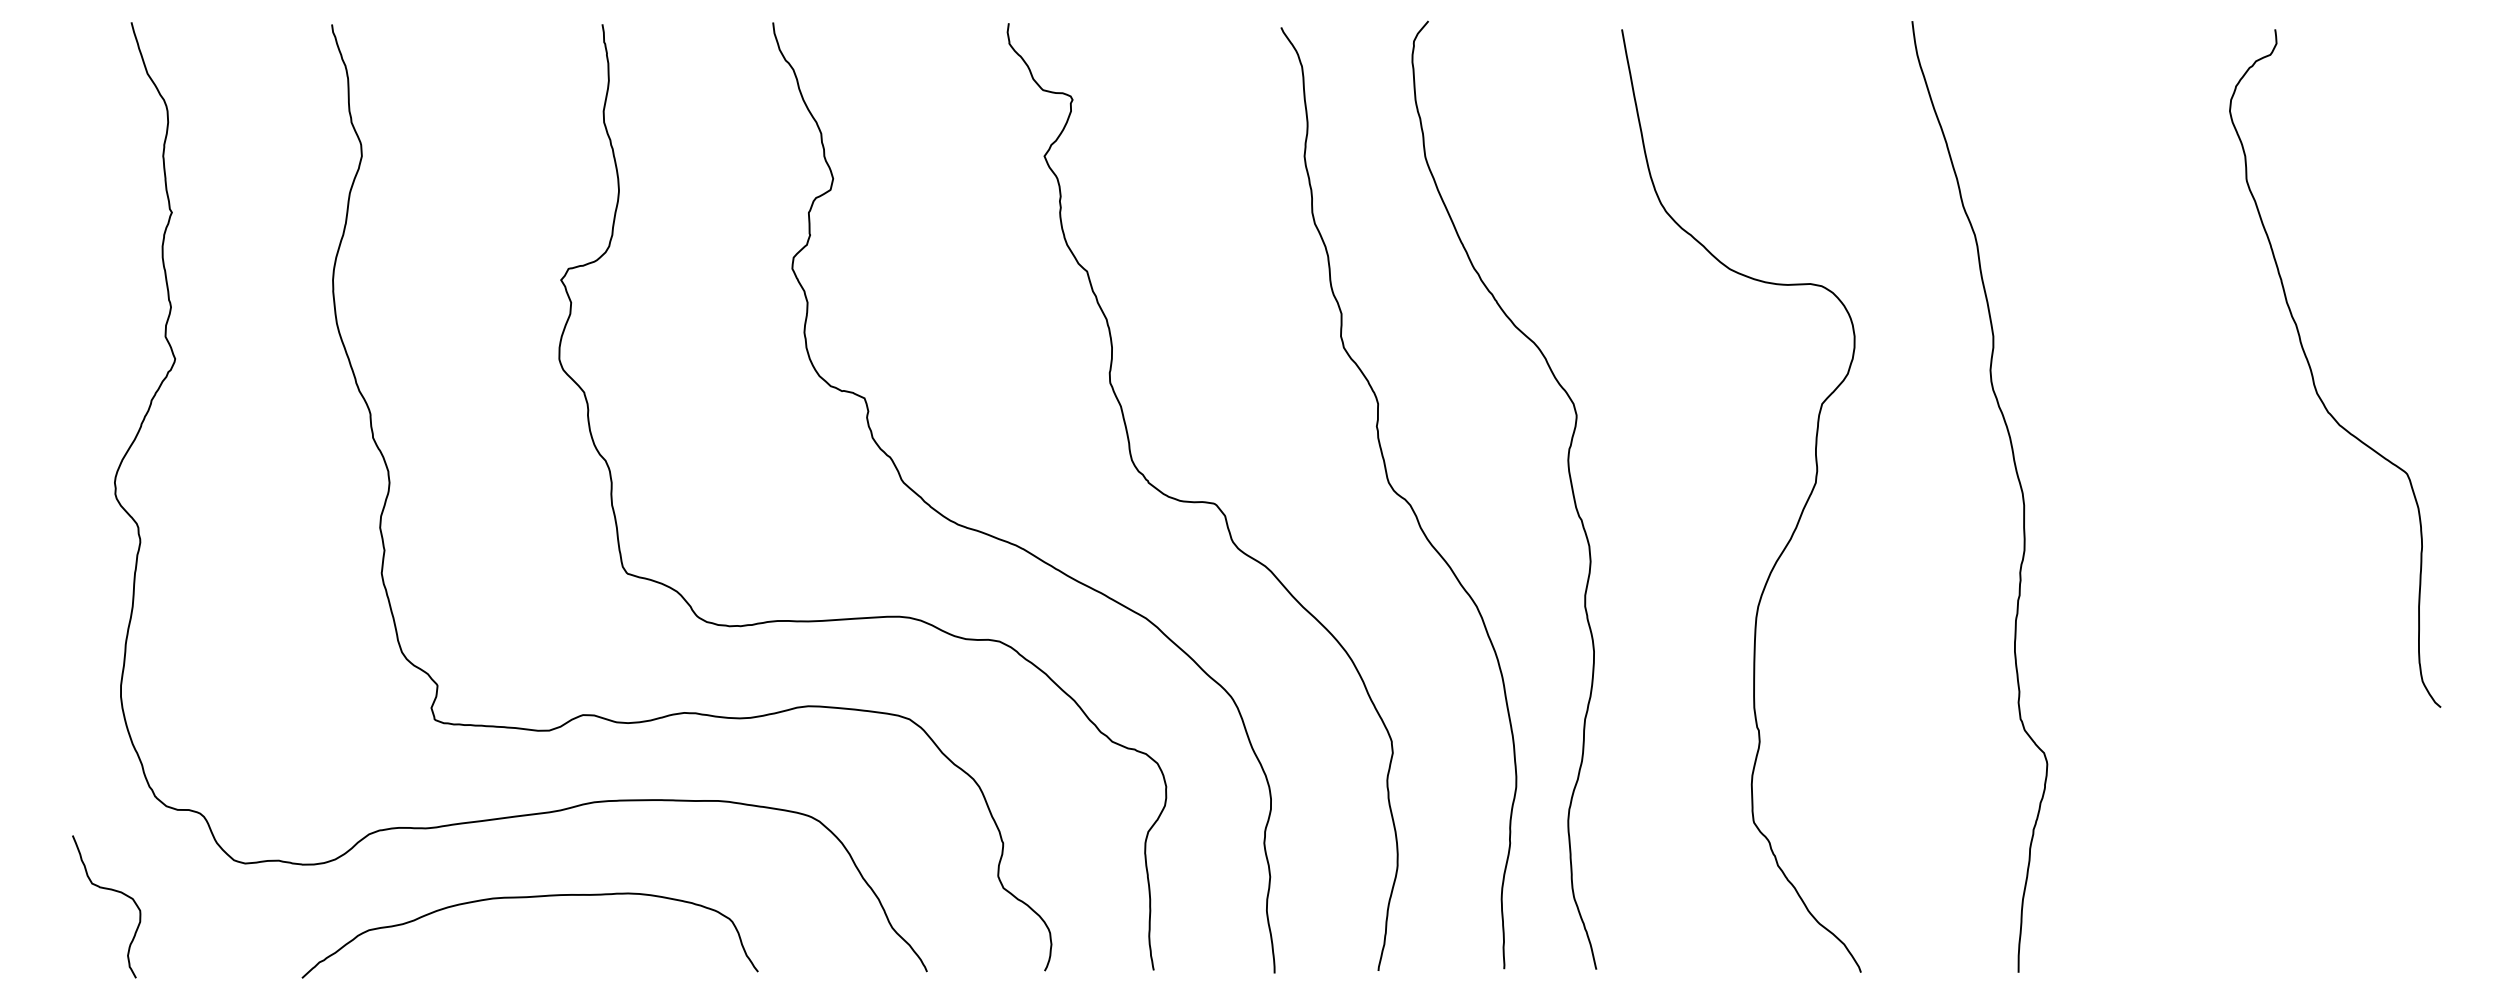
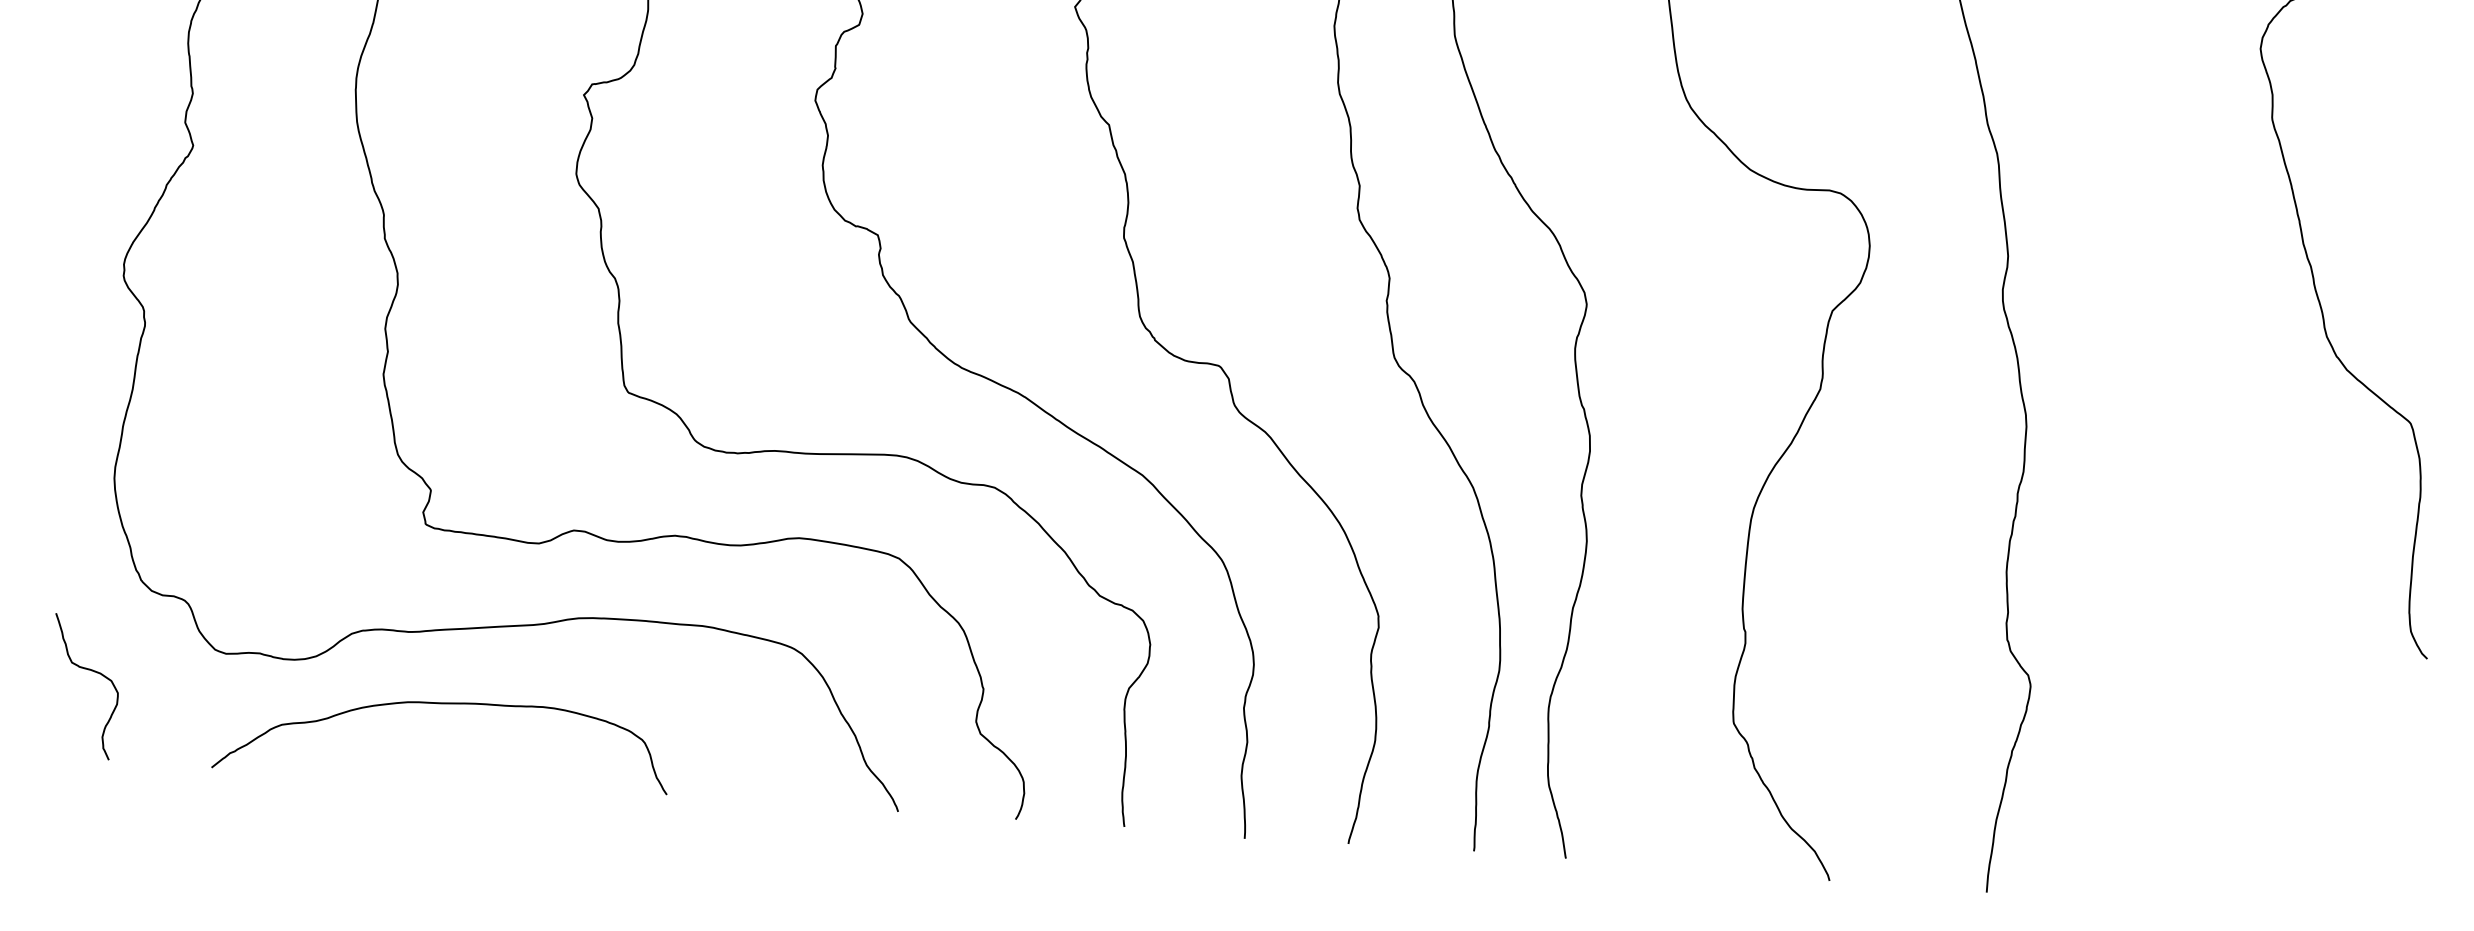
curve: (526, 898) -> (441, 704), moved

